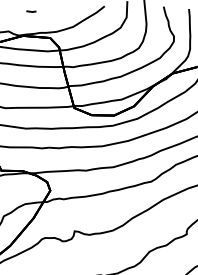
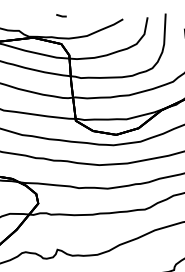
part: (31, 11) -> (61, 15), moved

